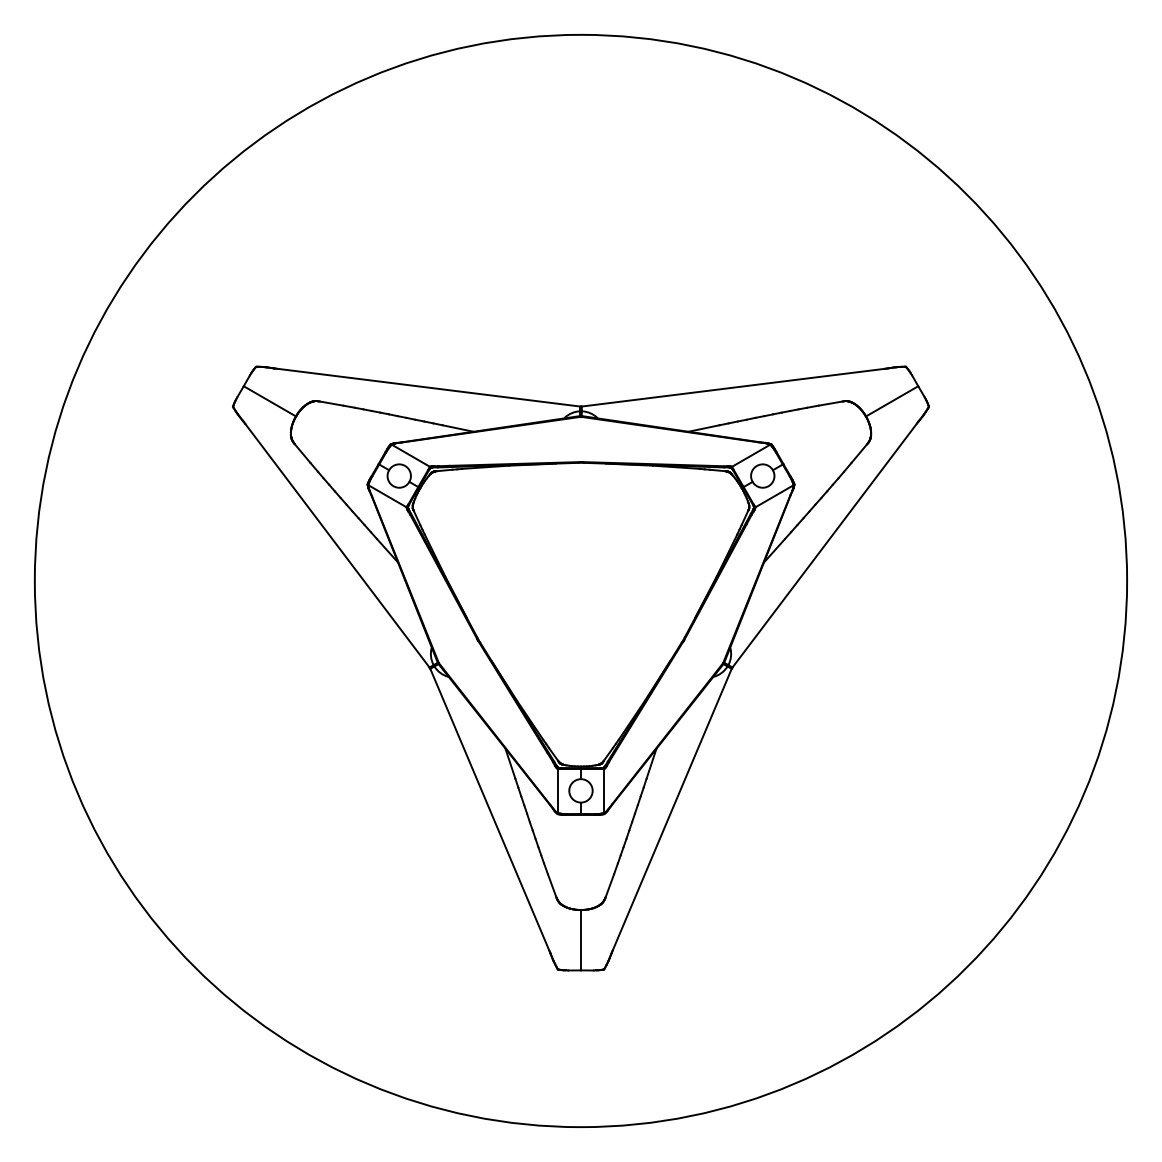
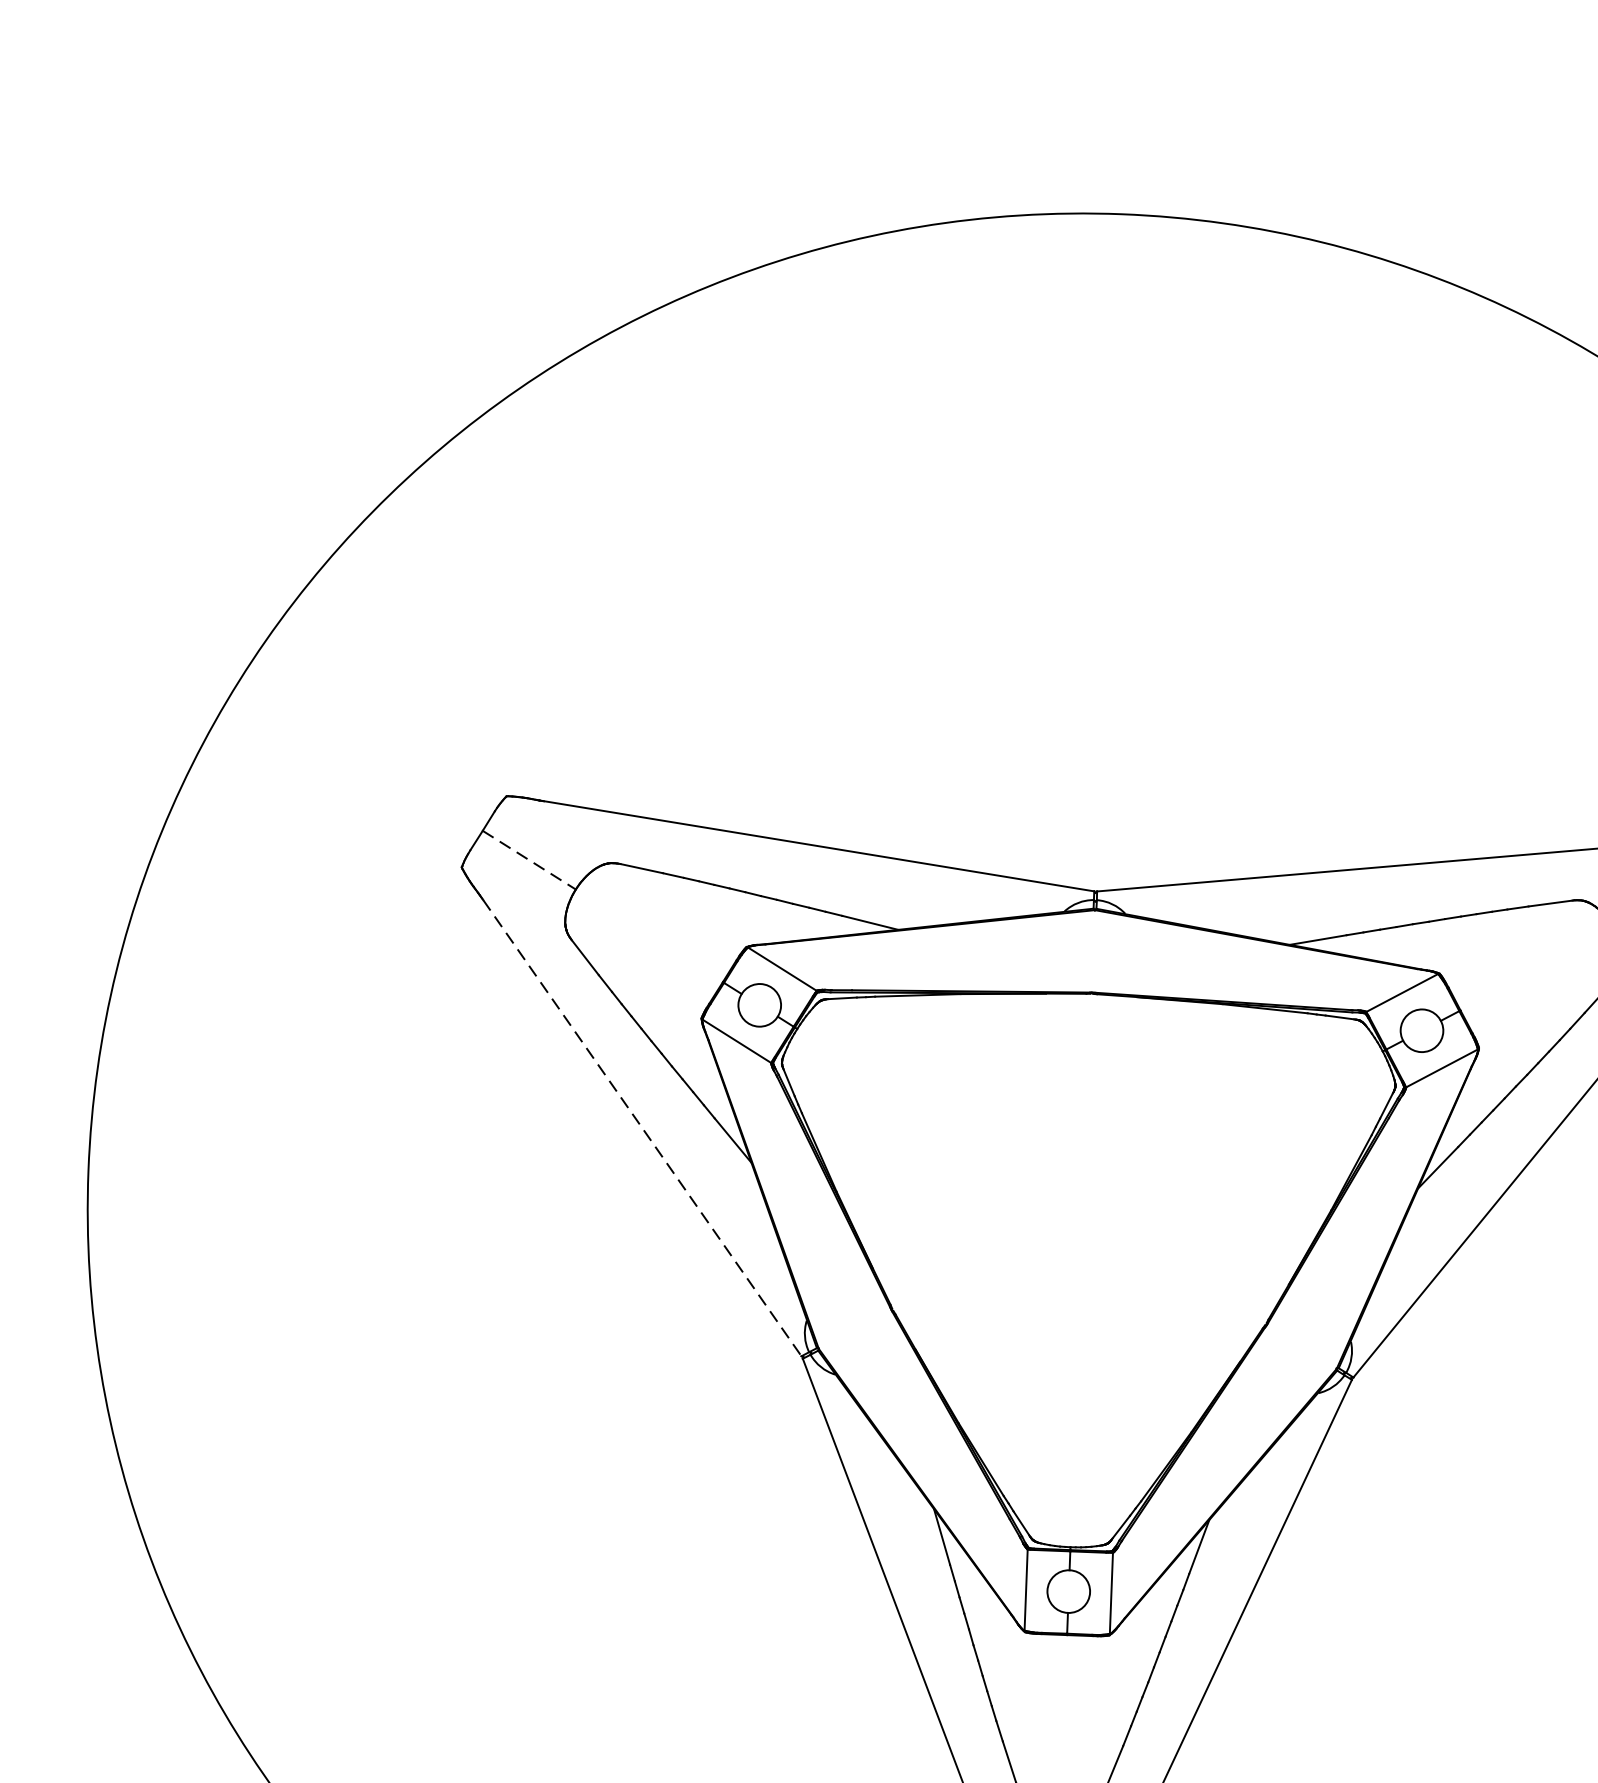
line: (270, 401) -> (530, 860), solid -> dashed
line: (337, 545) -> (642, 1127), solid -> dashed

